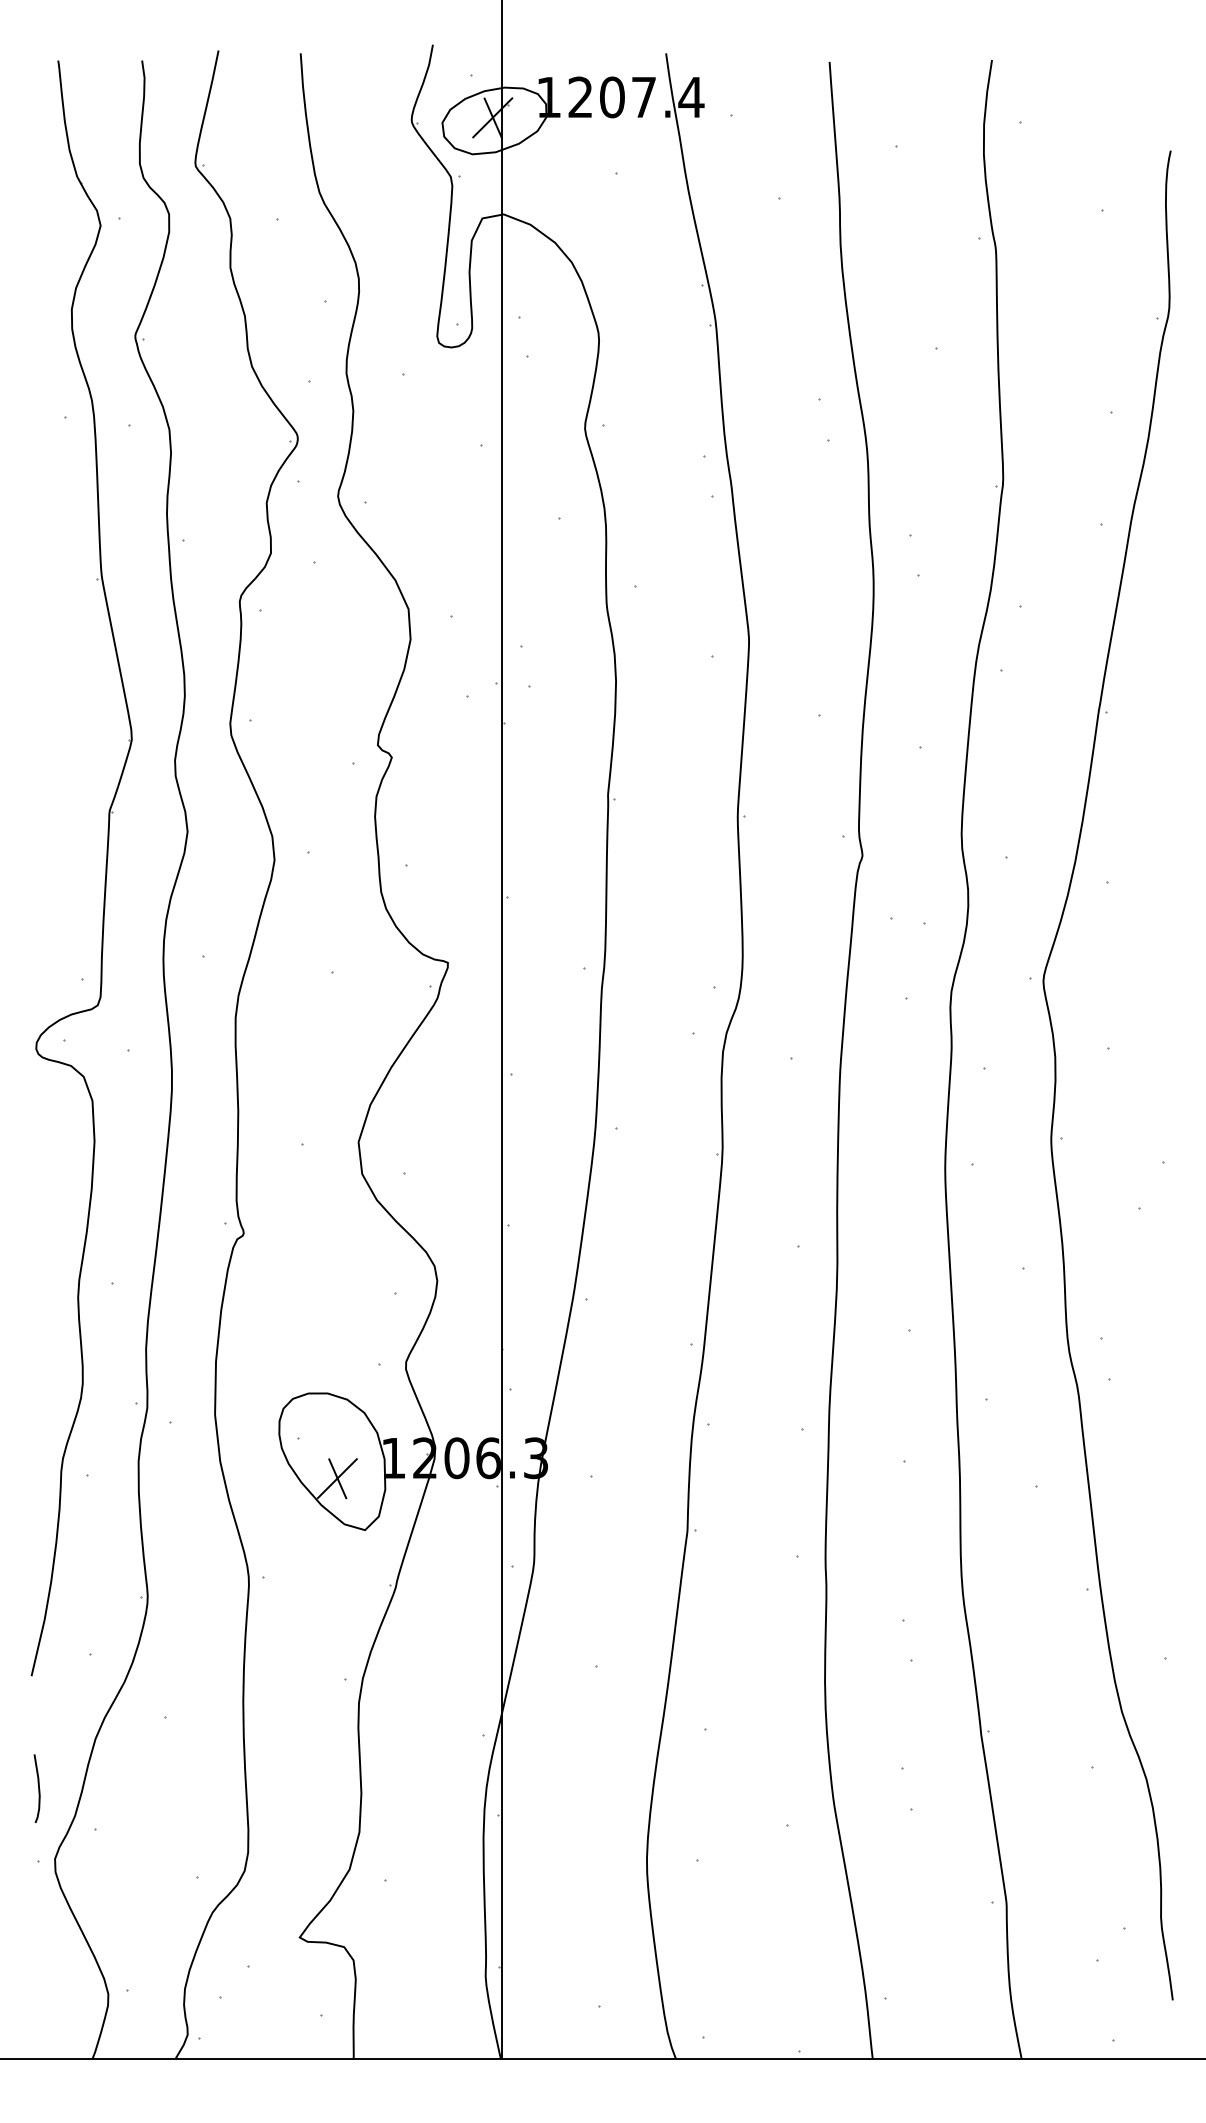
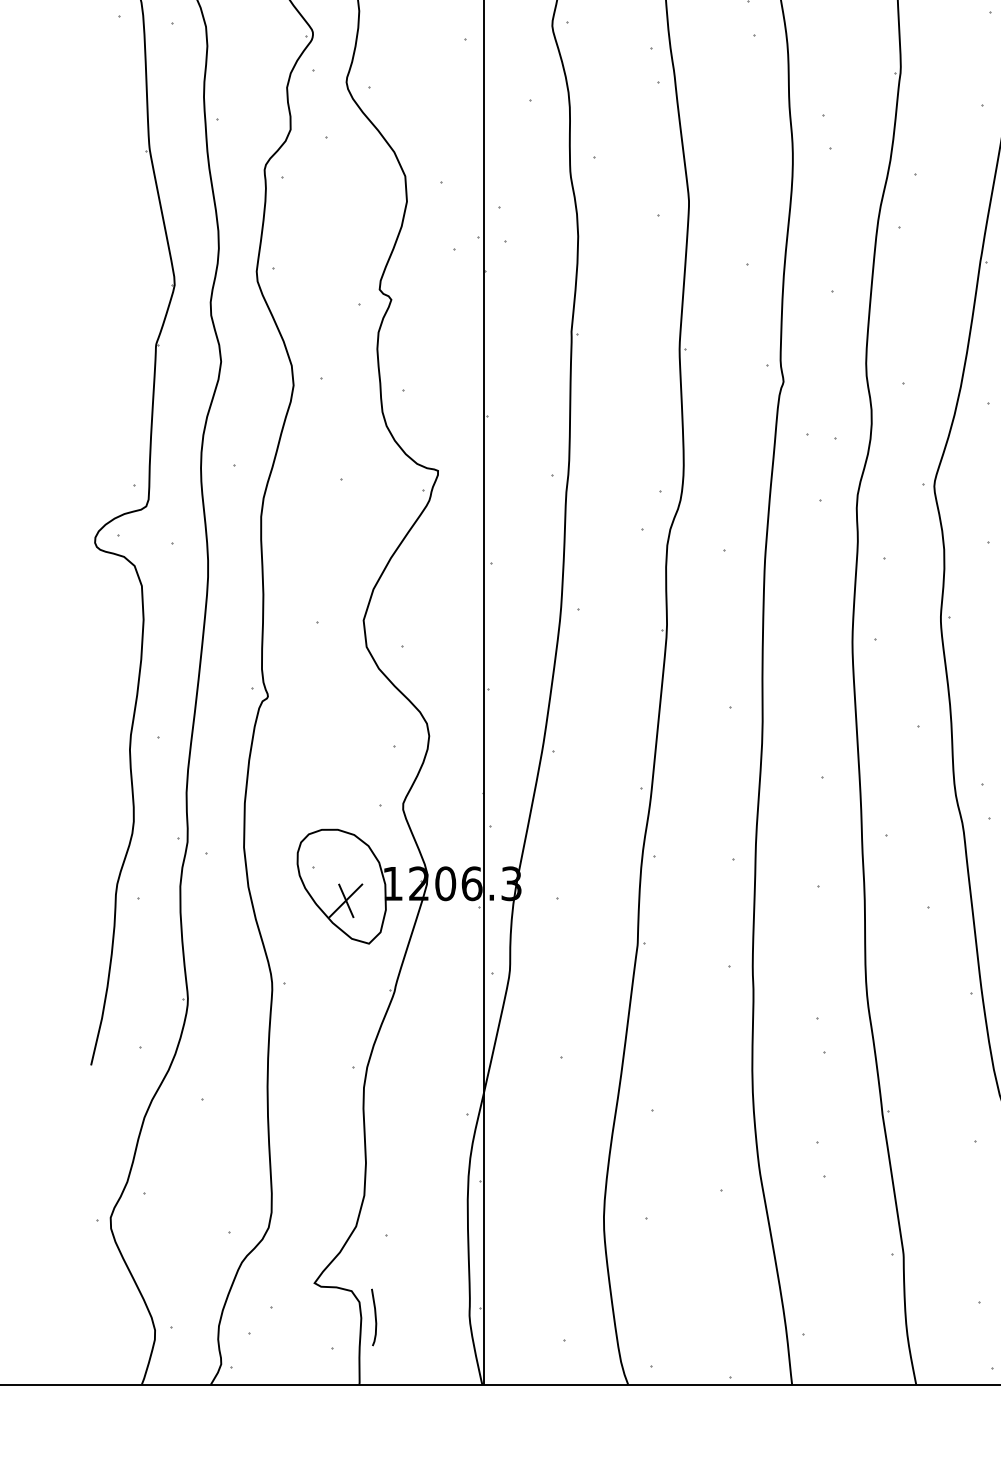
curve: (38, 1788) -> (375, 1317), moved

